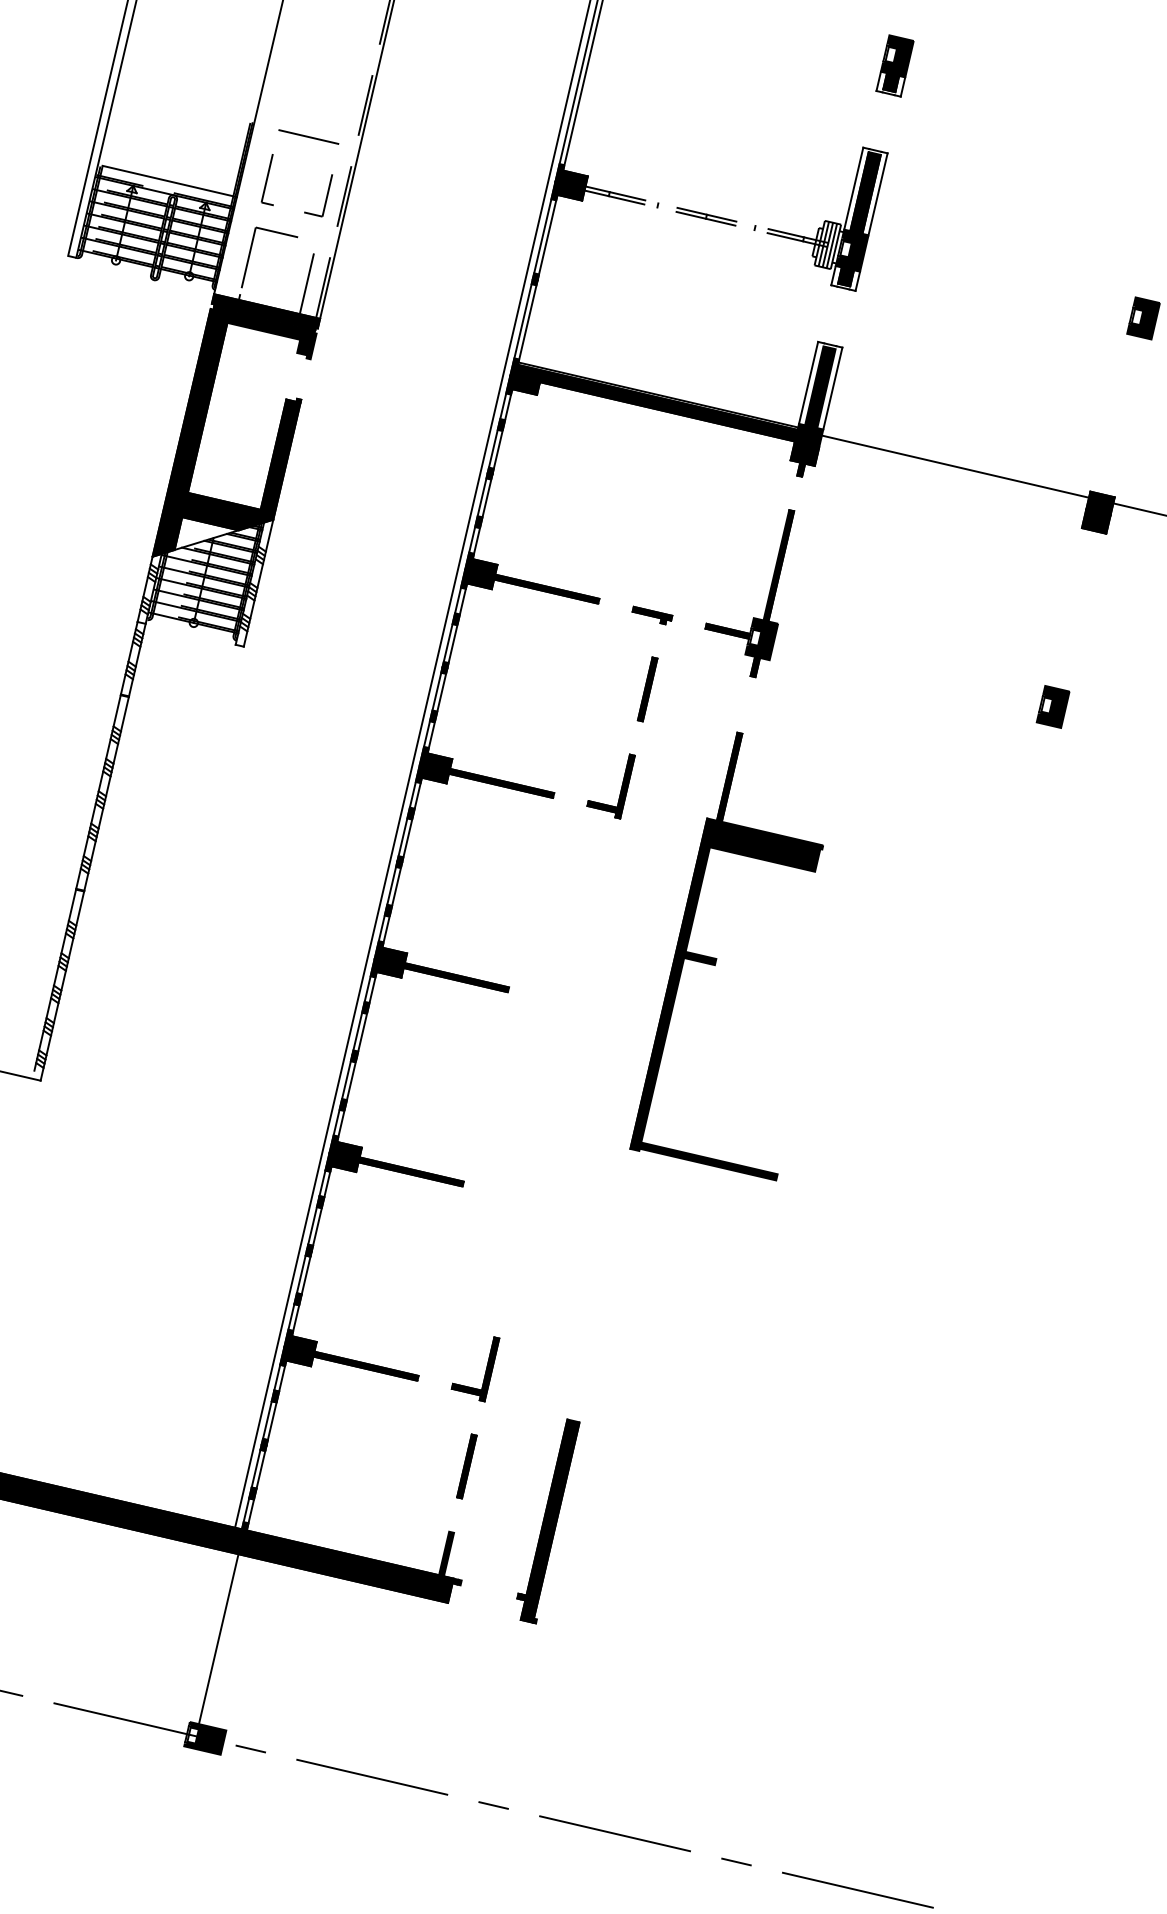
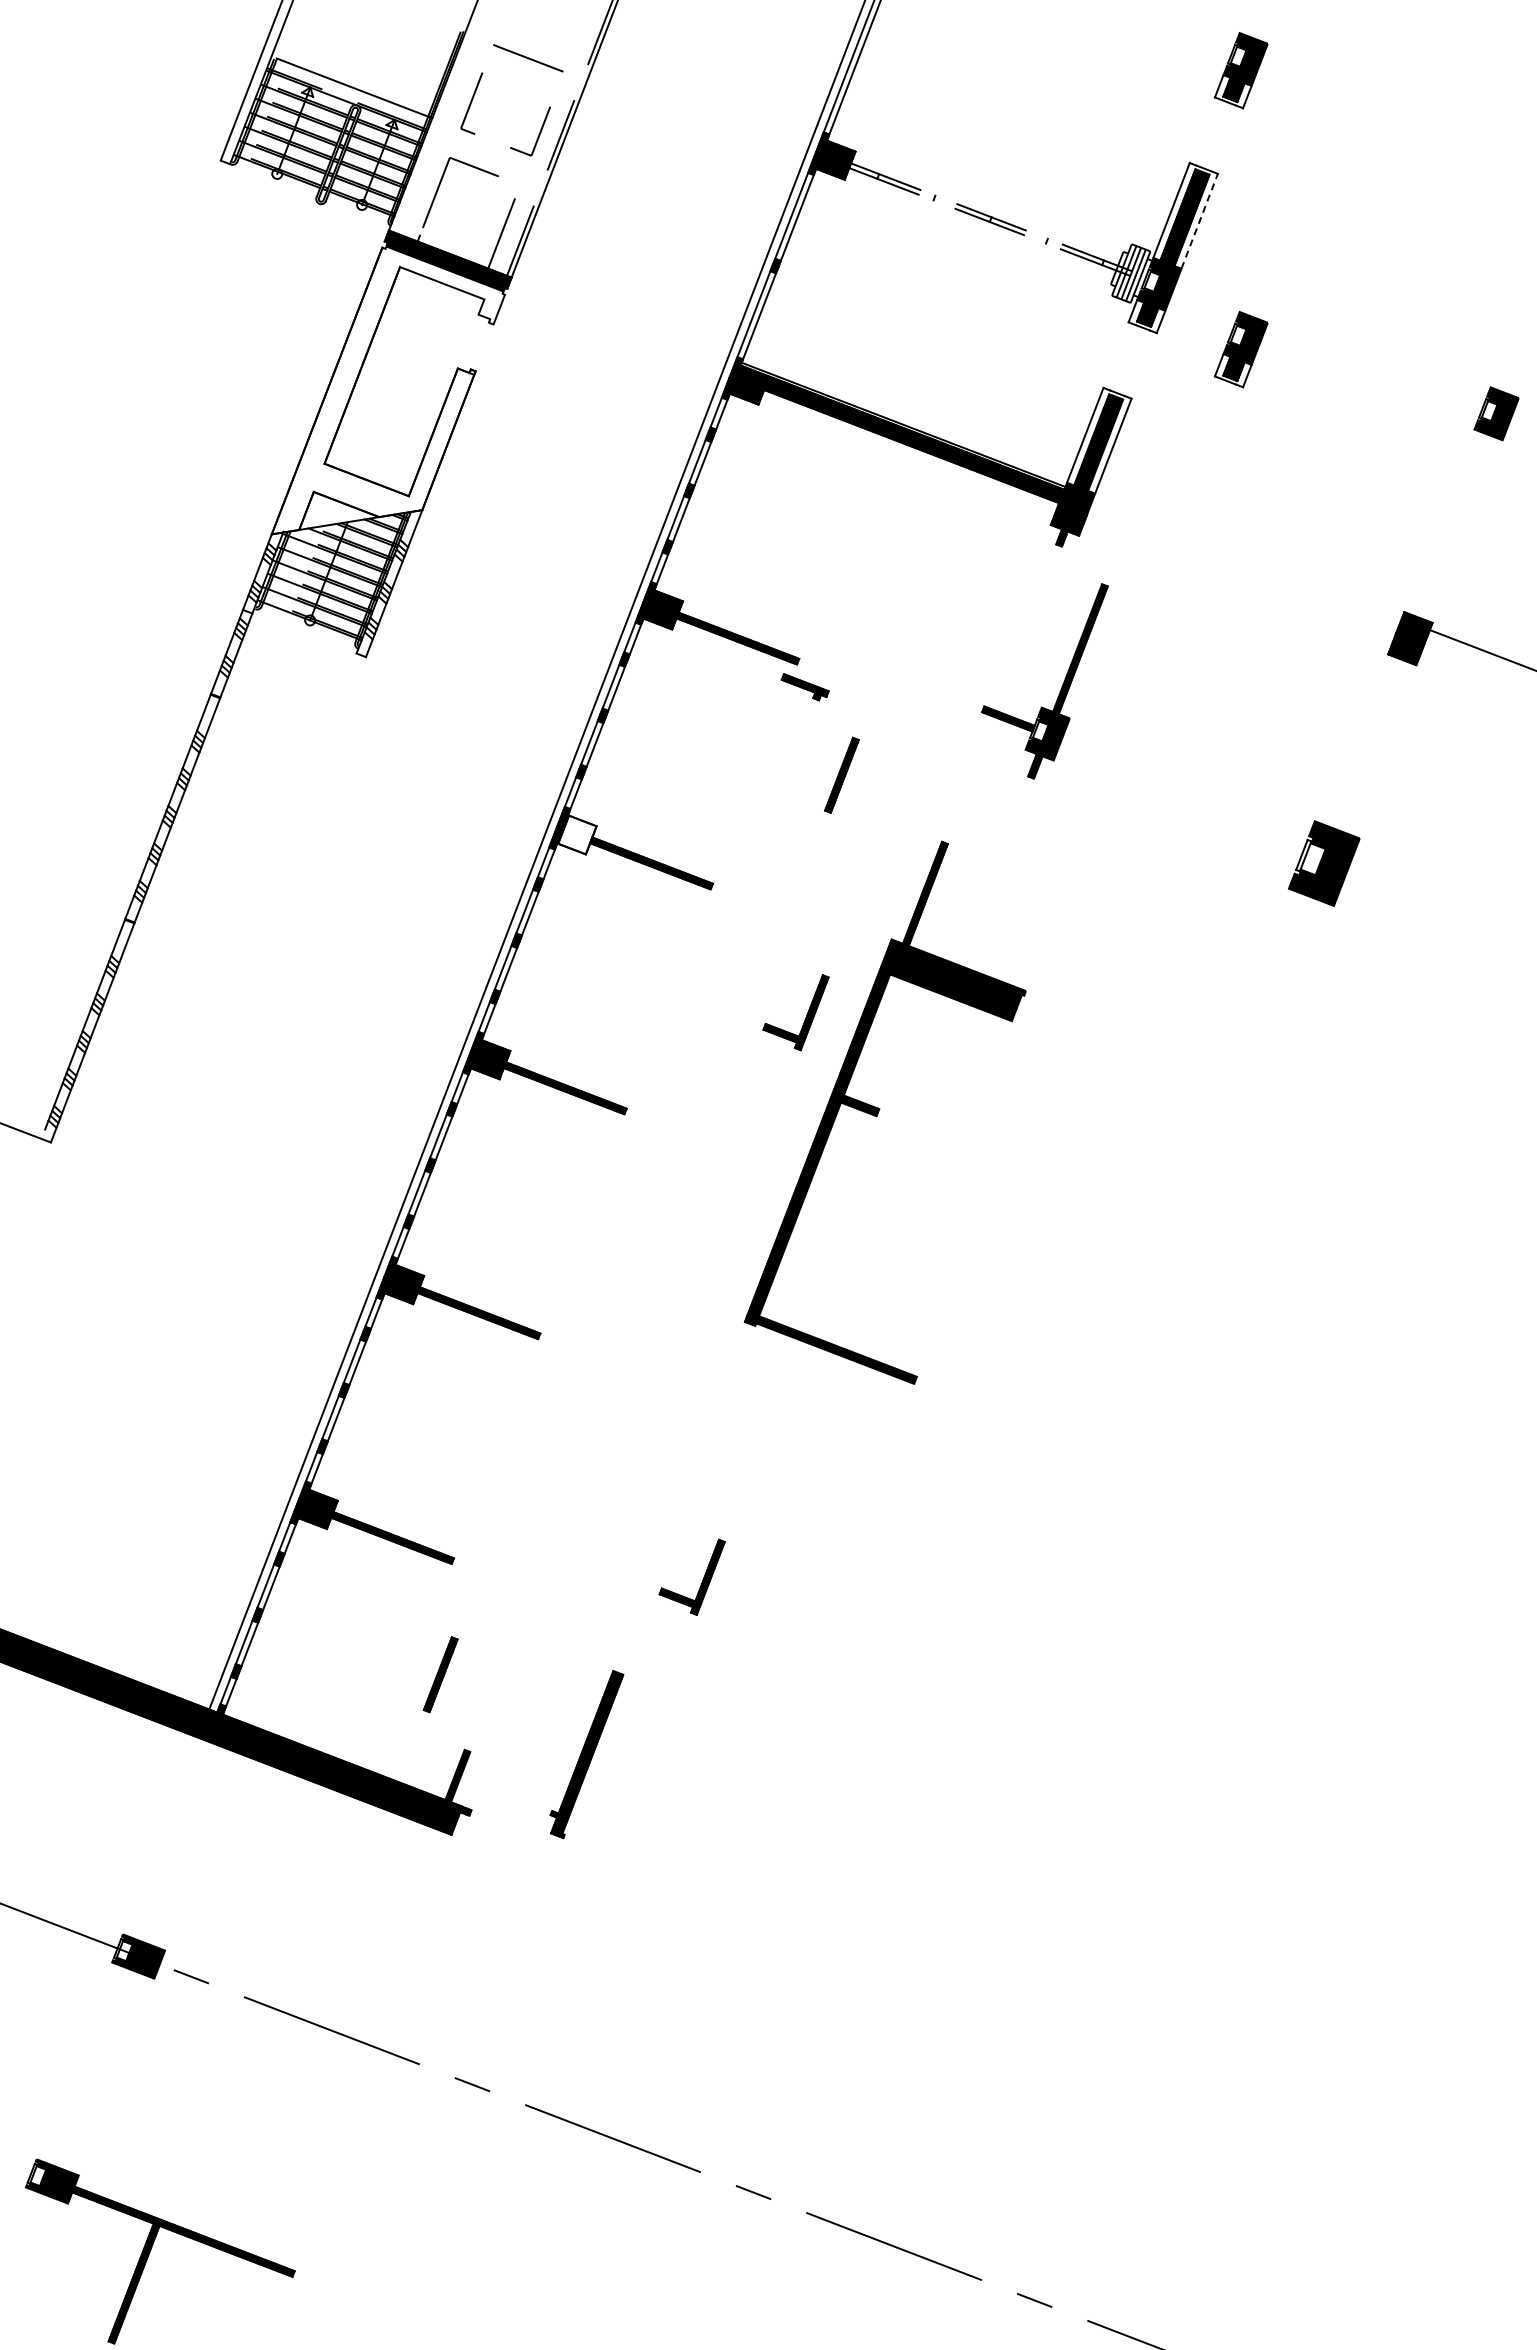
line: (877, 194) -> (1199, 221), solid -> dashed
part: (926, 294) -> (1240, 349), added
fill: (231, 425) -> (388, 390), removed
line: (954, 466) -> (1246, 559), removed
part: (767, 598) -> (1061, 686), moved
part: (652, 615) -> (804, 687), moved
part: (1052, 706) -> (1323, 863), size x1.6
fill: (437, 768) -> (577, 834), removed
part: (620, 788) -> (806, 1014), moved
part: (485, 1371) -> (702, 1579), moved
part: (466, 1466) -> (440, 1674), moved
part: (549, 1521) -> (586, 1754), size x0.7
line: (218, 1638) -> (171, 1839), removed

